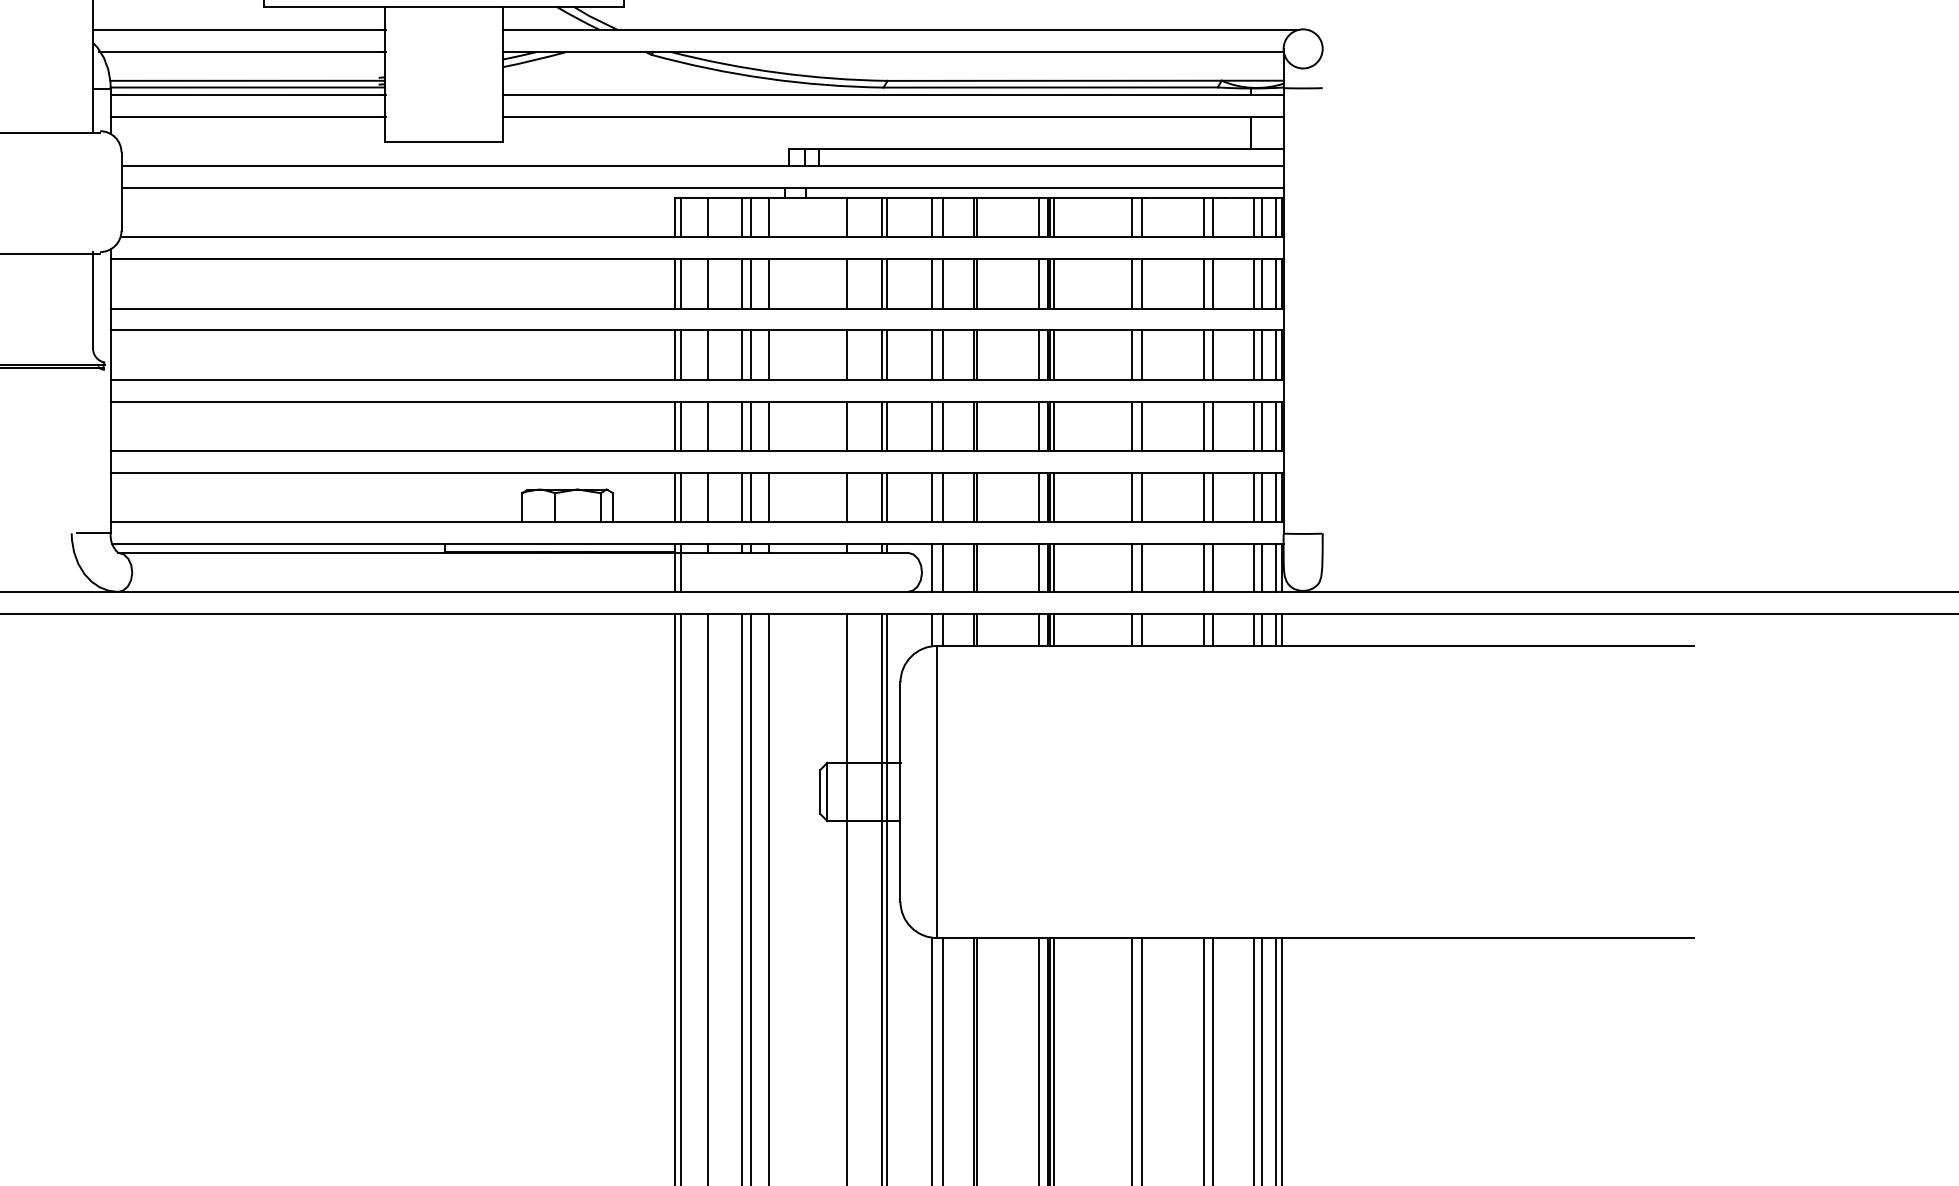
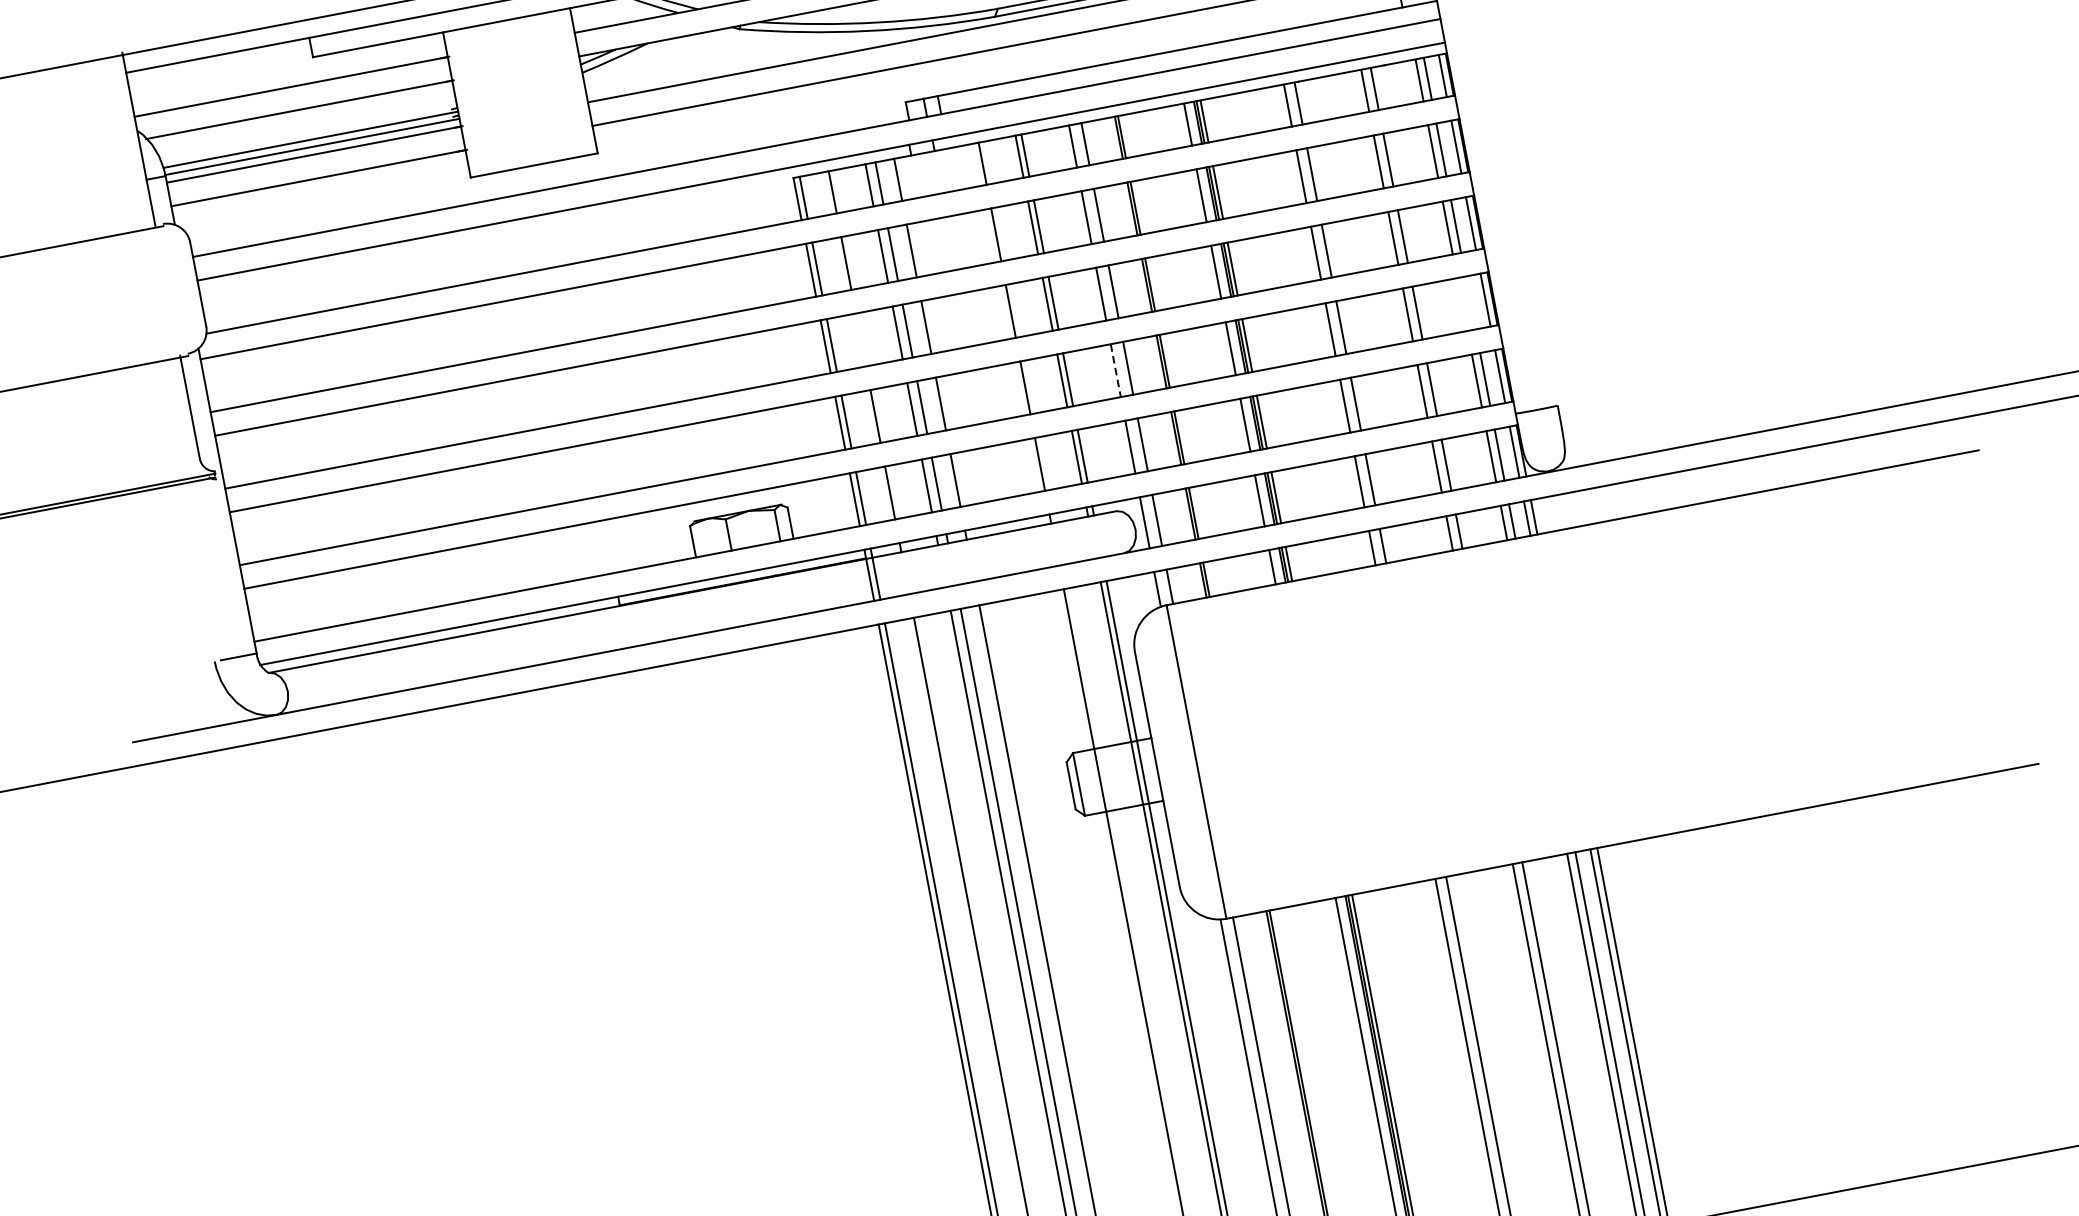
line: (707, 354) -> (860, 339), removed
line: (931, 426) -> (1115, 370), solid -> dashed
line: (1254, 426) -> (1462, 304), removed
line: (1262, 426) -> (1471, 303), removed

